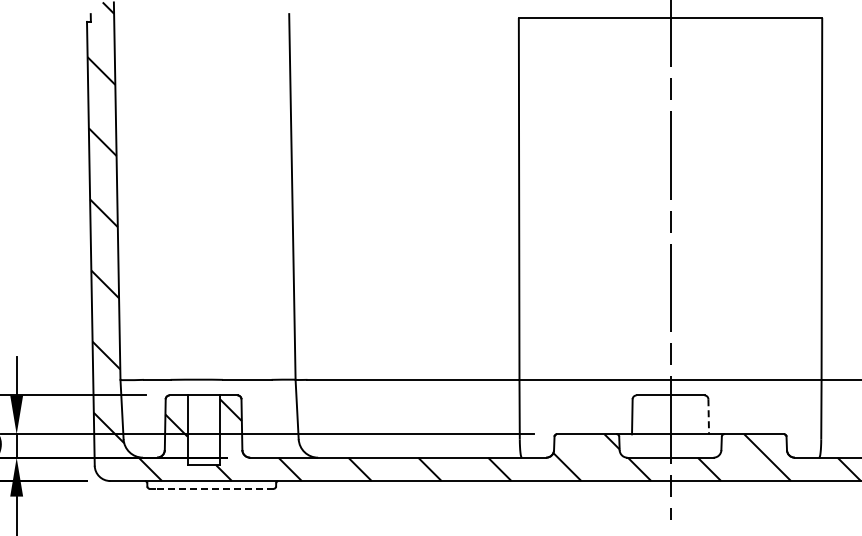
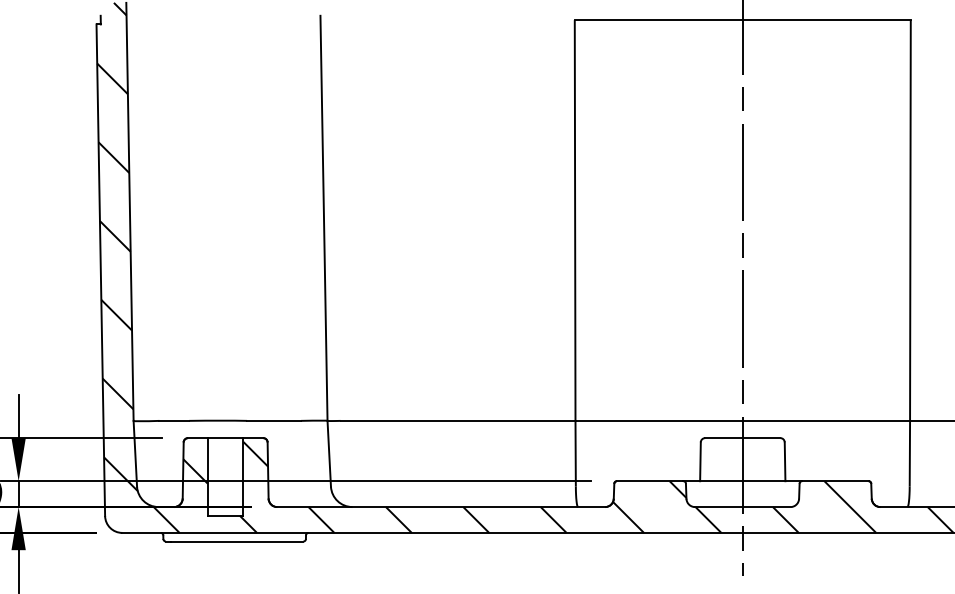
line: (708, 416) -> (784, 461), dashed -> solid
line: (213, 488) -> (236, 541), dashed -> solid

